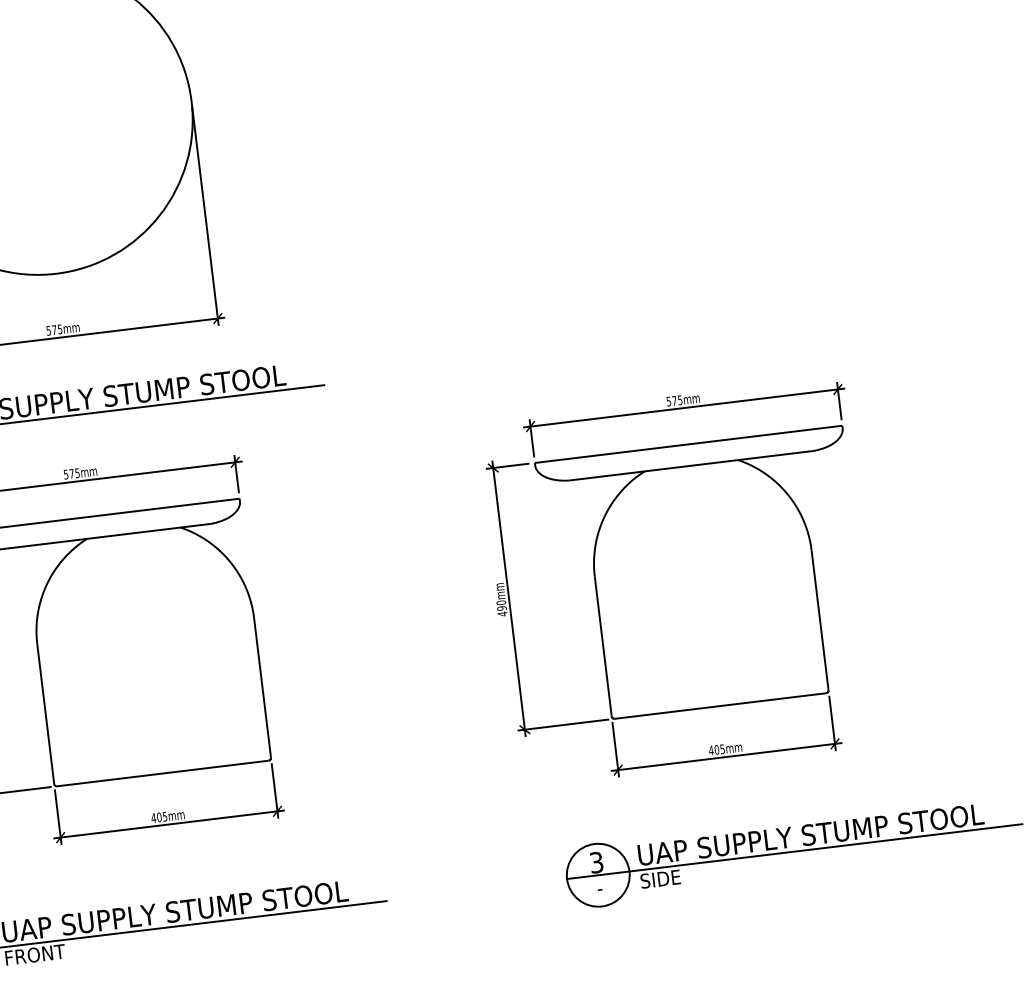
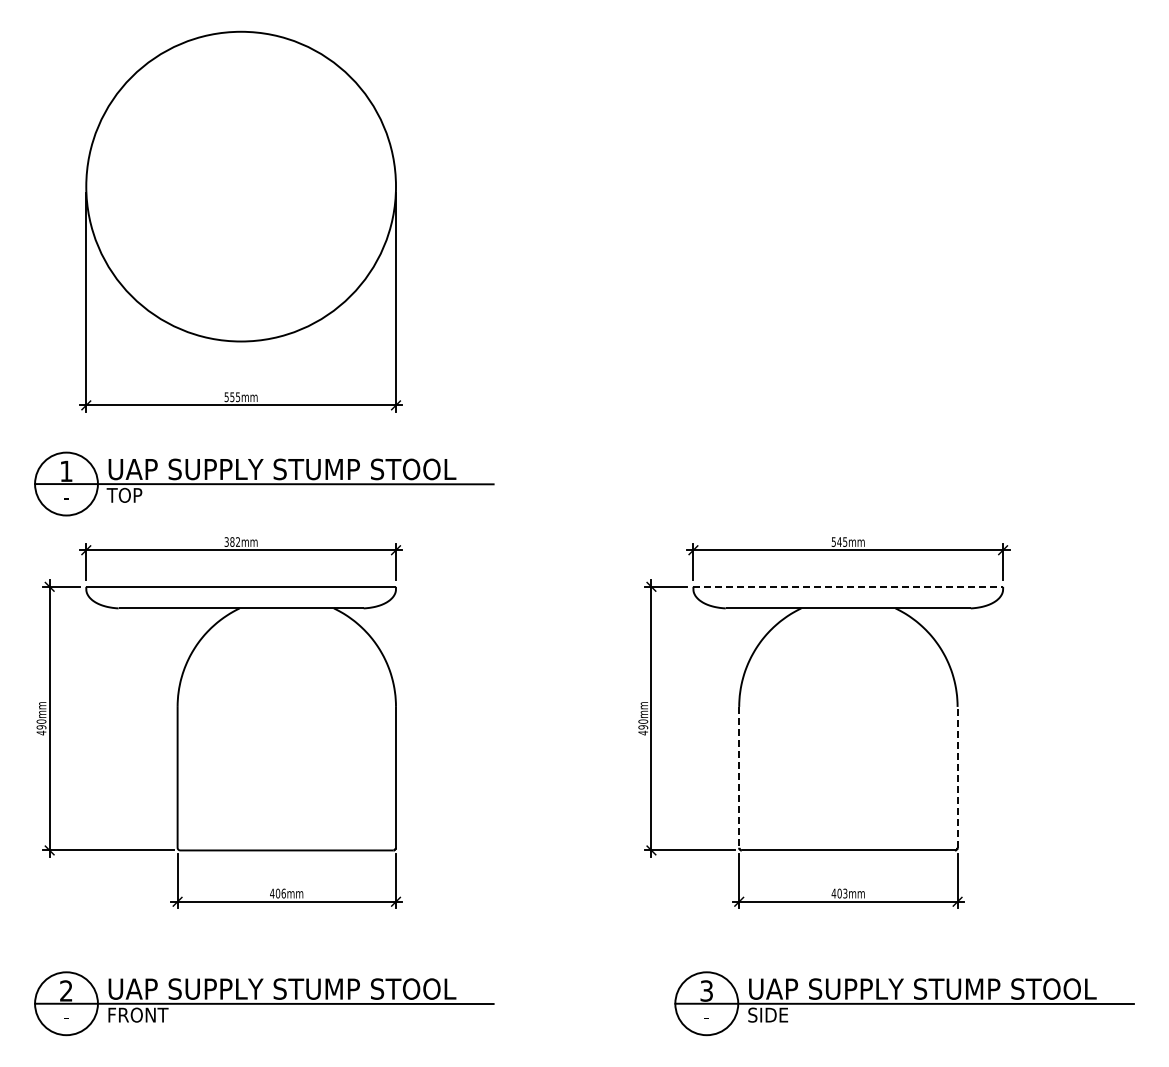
text: (54, 330) -> (232, 397), 575mm -> 555mm
text: (674, 400) -> (839, 541), 575mm -> 545mm
line: (688, 444) -> (848, 586), solid -> dashed
text: (71, 473) -> (232, 541), 575mm -> 382mm
line: (819, 619) -> (957, 776), solid -> dashed
line: (603, 646) -> (739, 777), solid -> dashed
text: (722, 748) -> (845, 892), 405mm -> 403mm
text: (164, 816) -> (283, 893), 405mm -> 406mm

